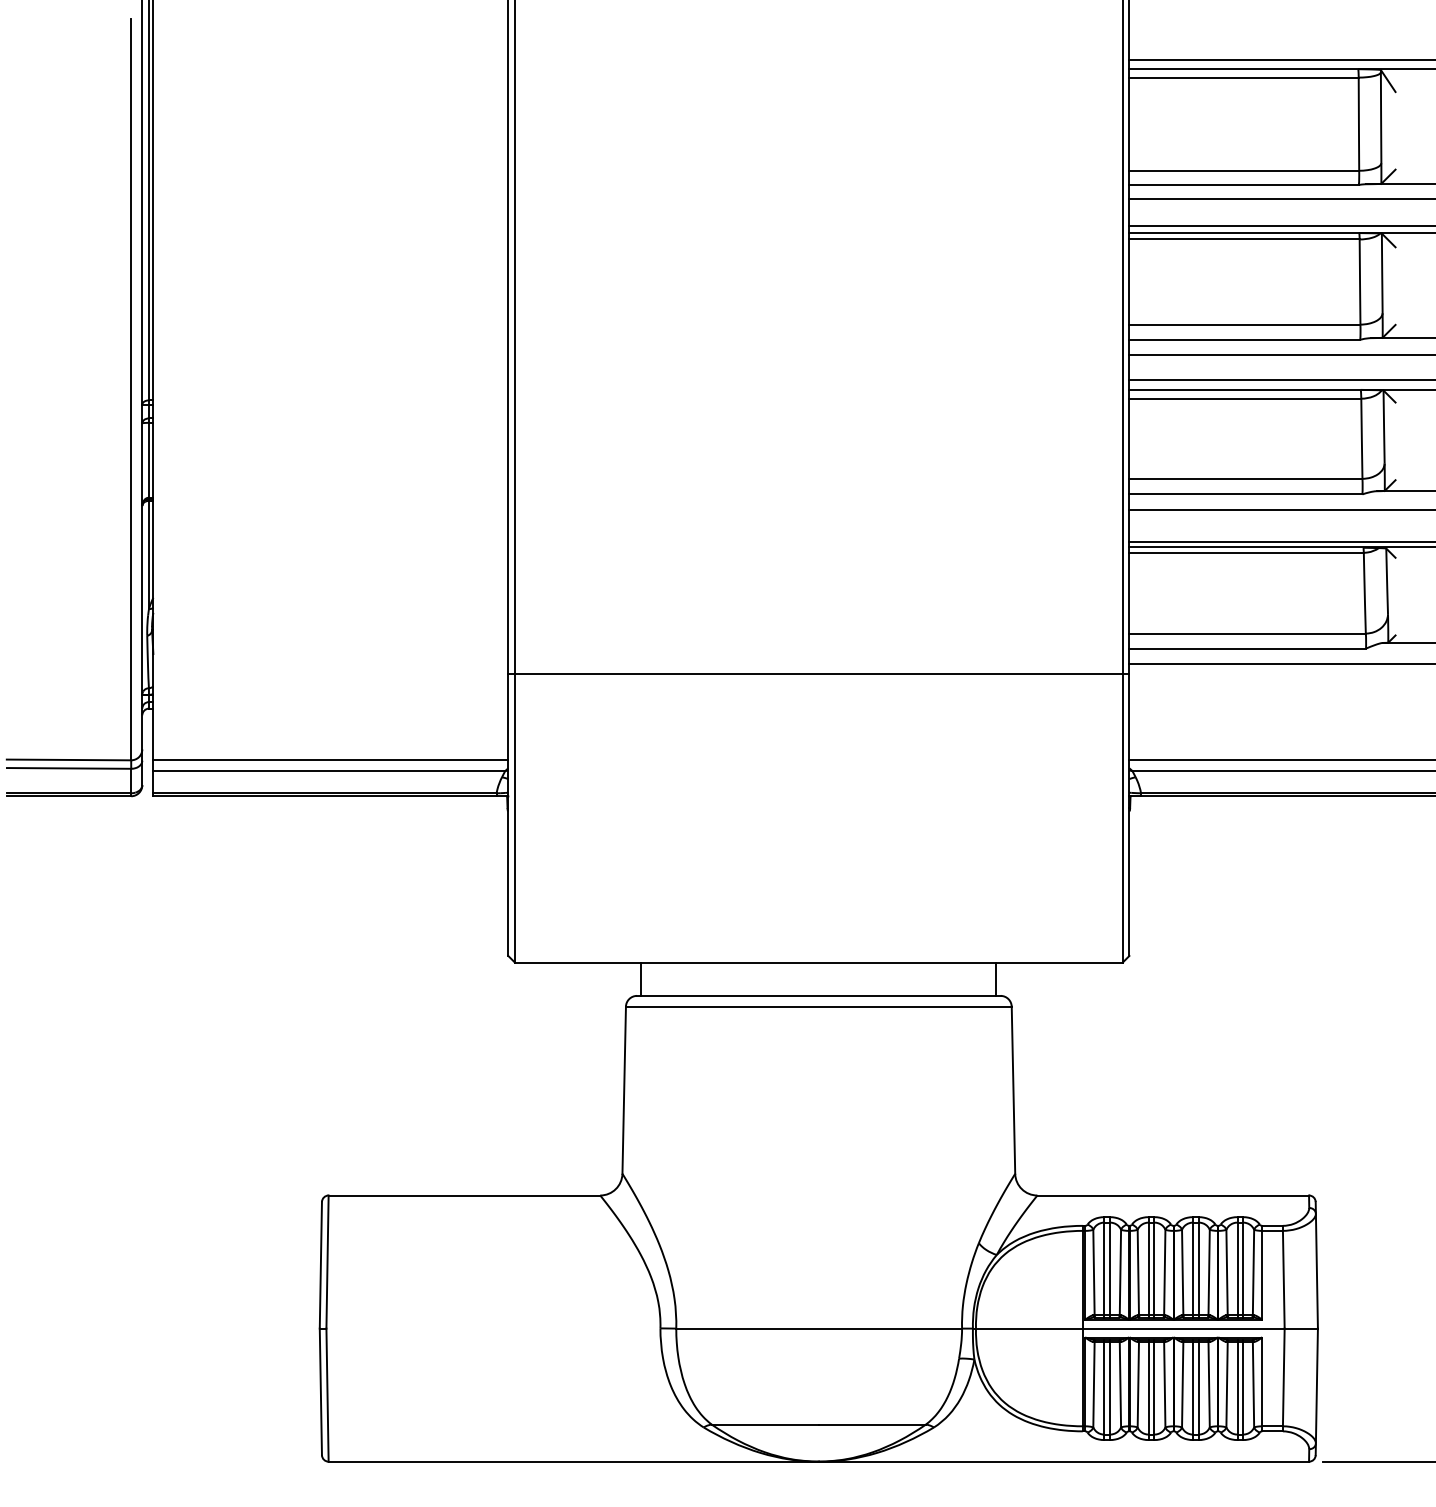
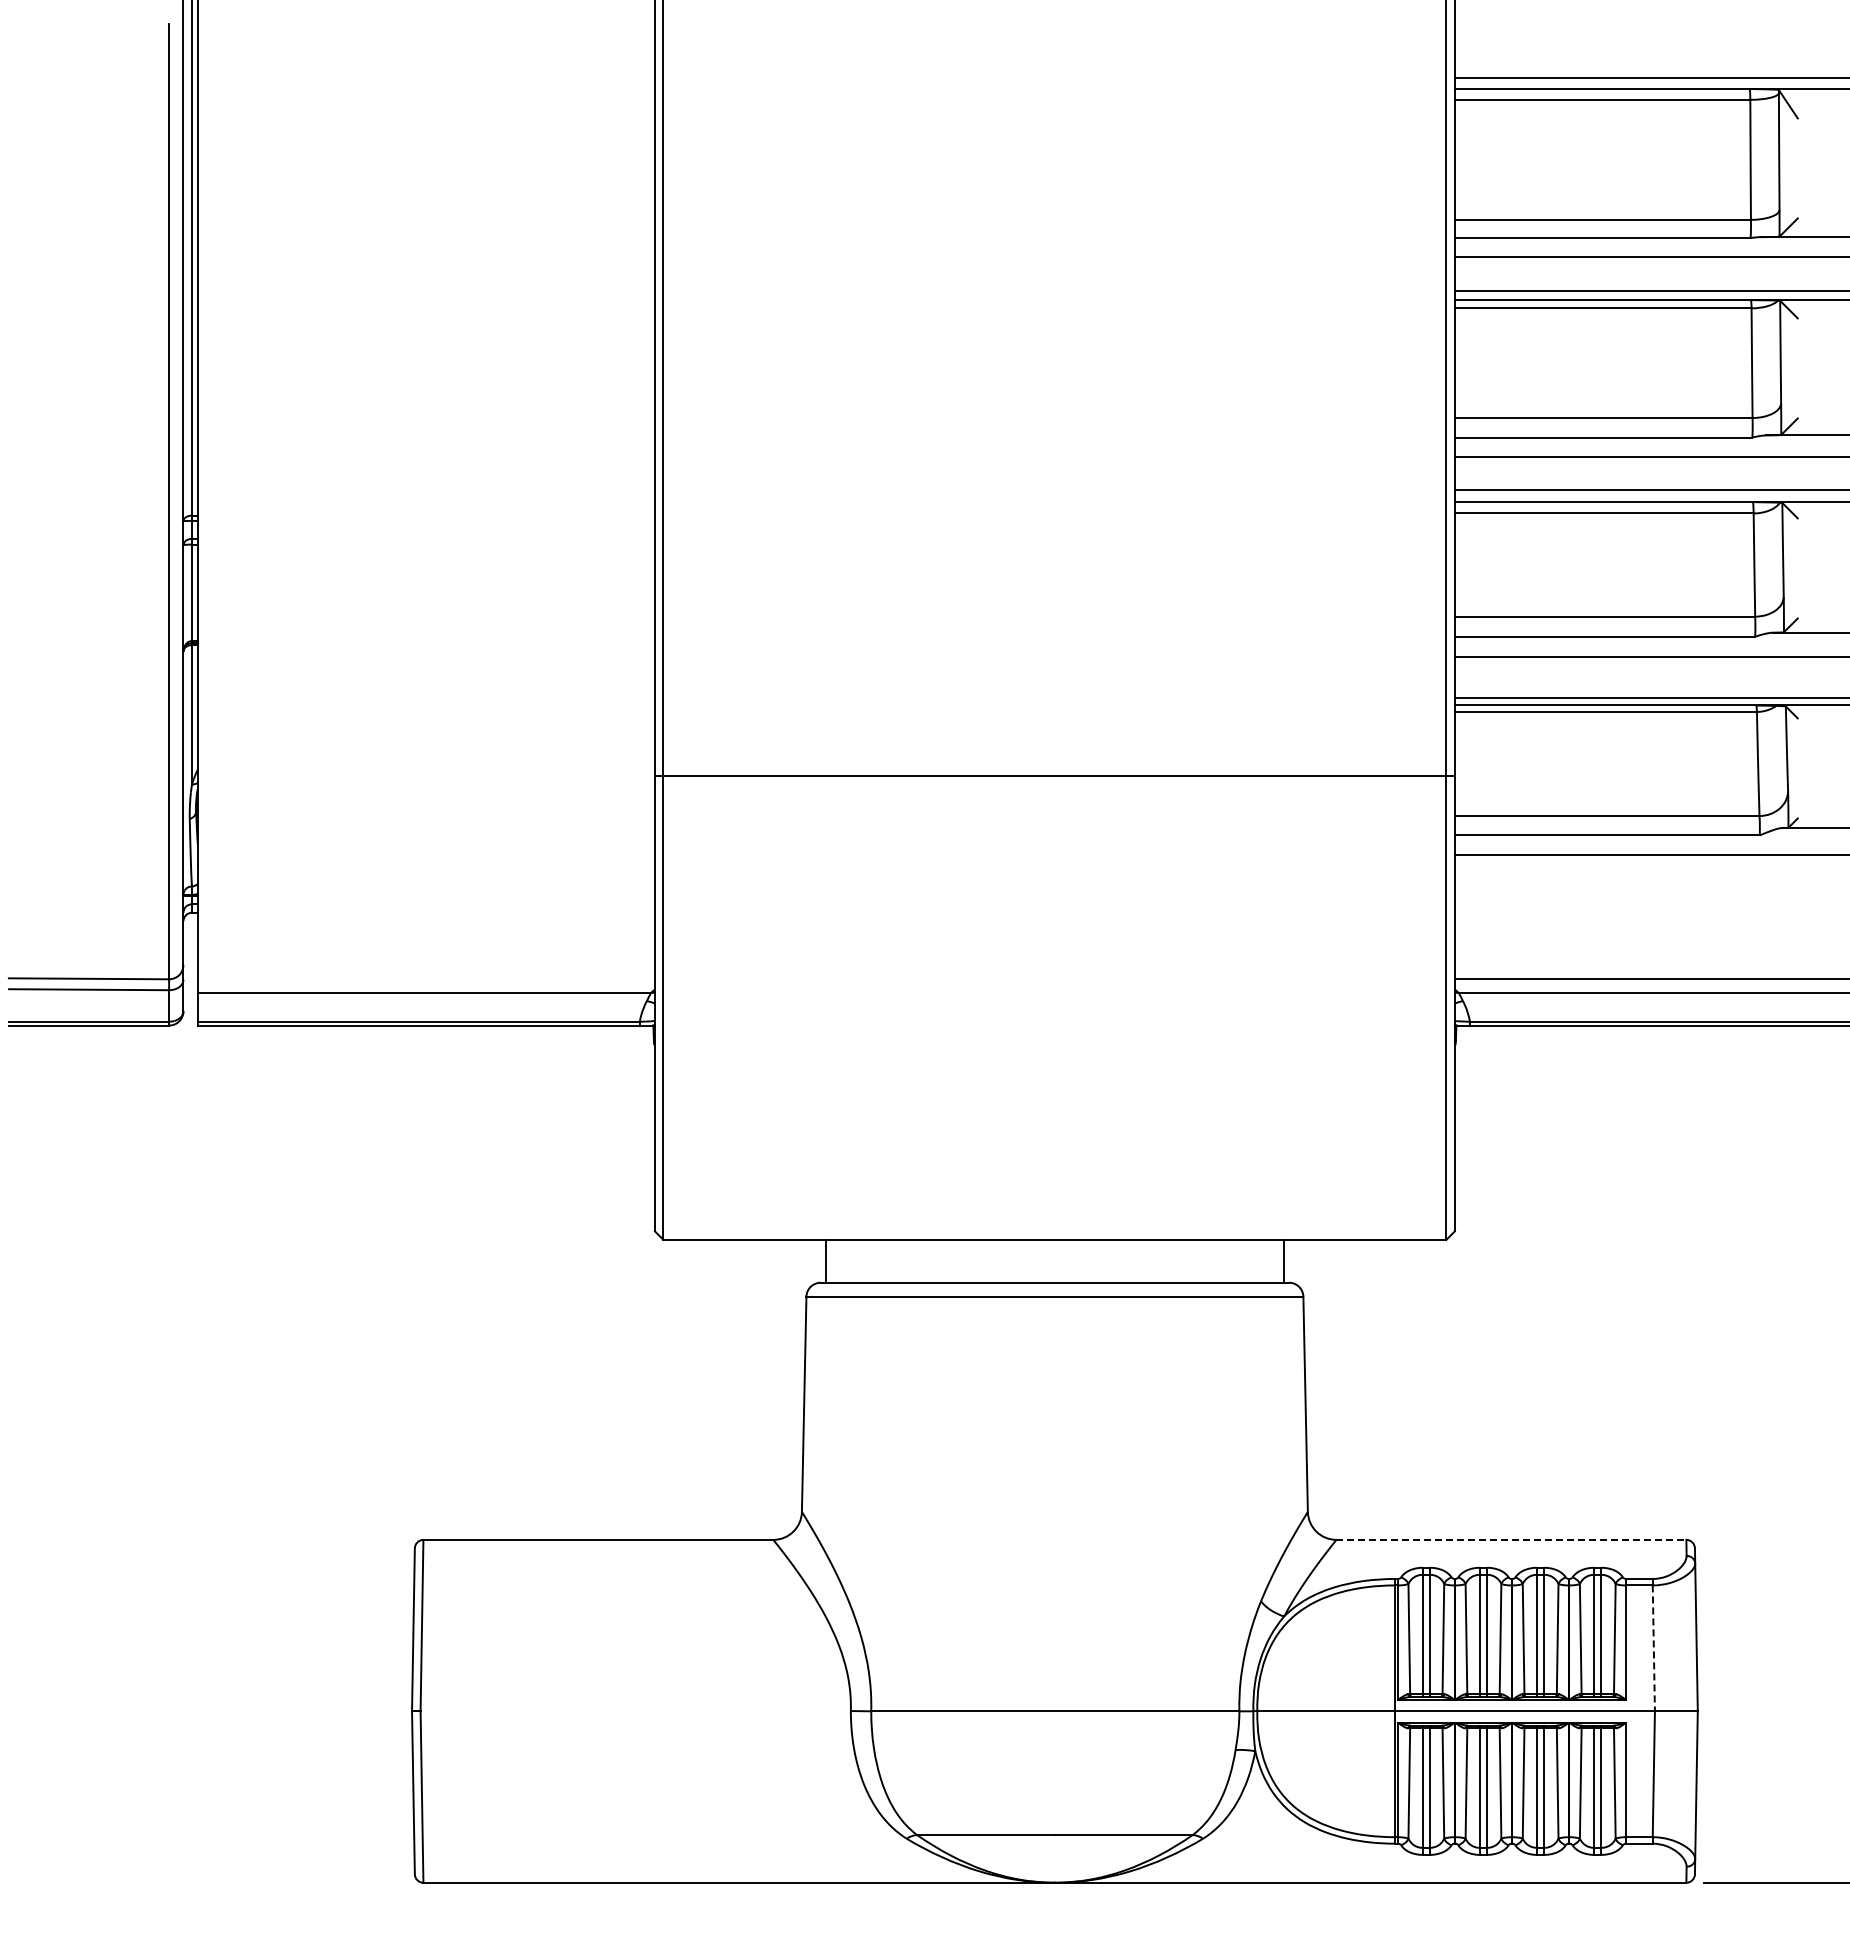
line: (818, 674) -> (1054, 776), moved
line: (330, 759) -> (425, 978), removed
line: (1173, 1195) -> (1511, 1539), solid -> dashed
line: (1283, 1279) -> (1653, 1648), solid -> dashed

